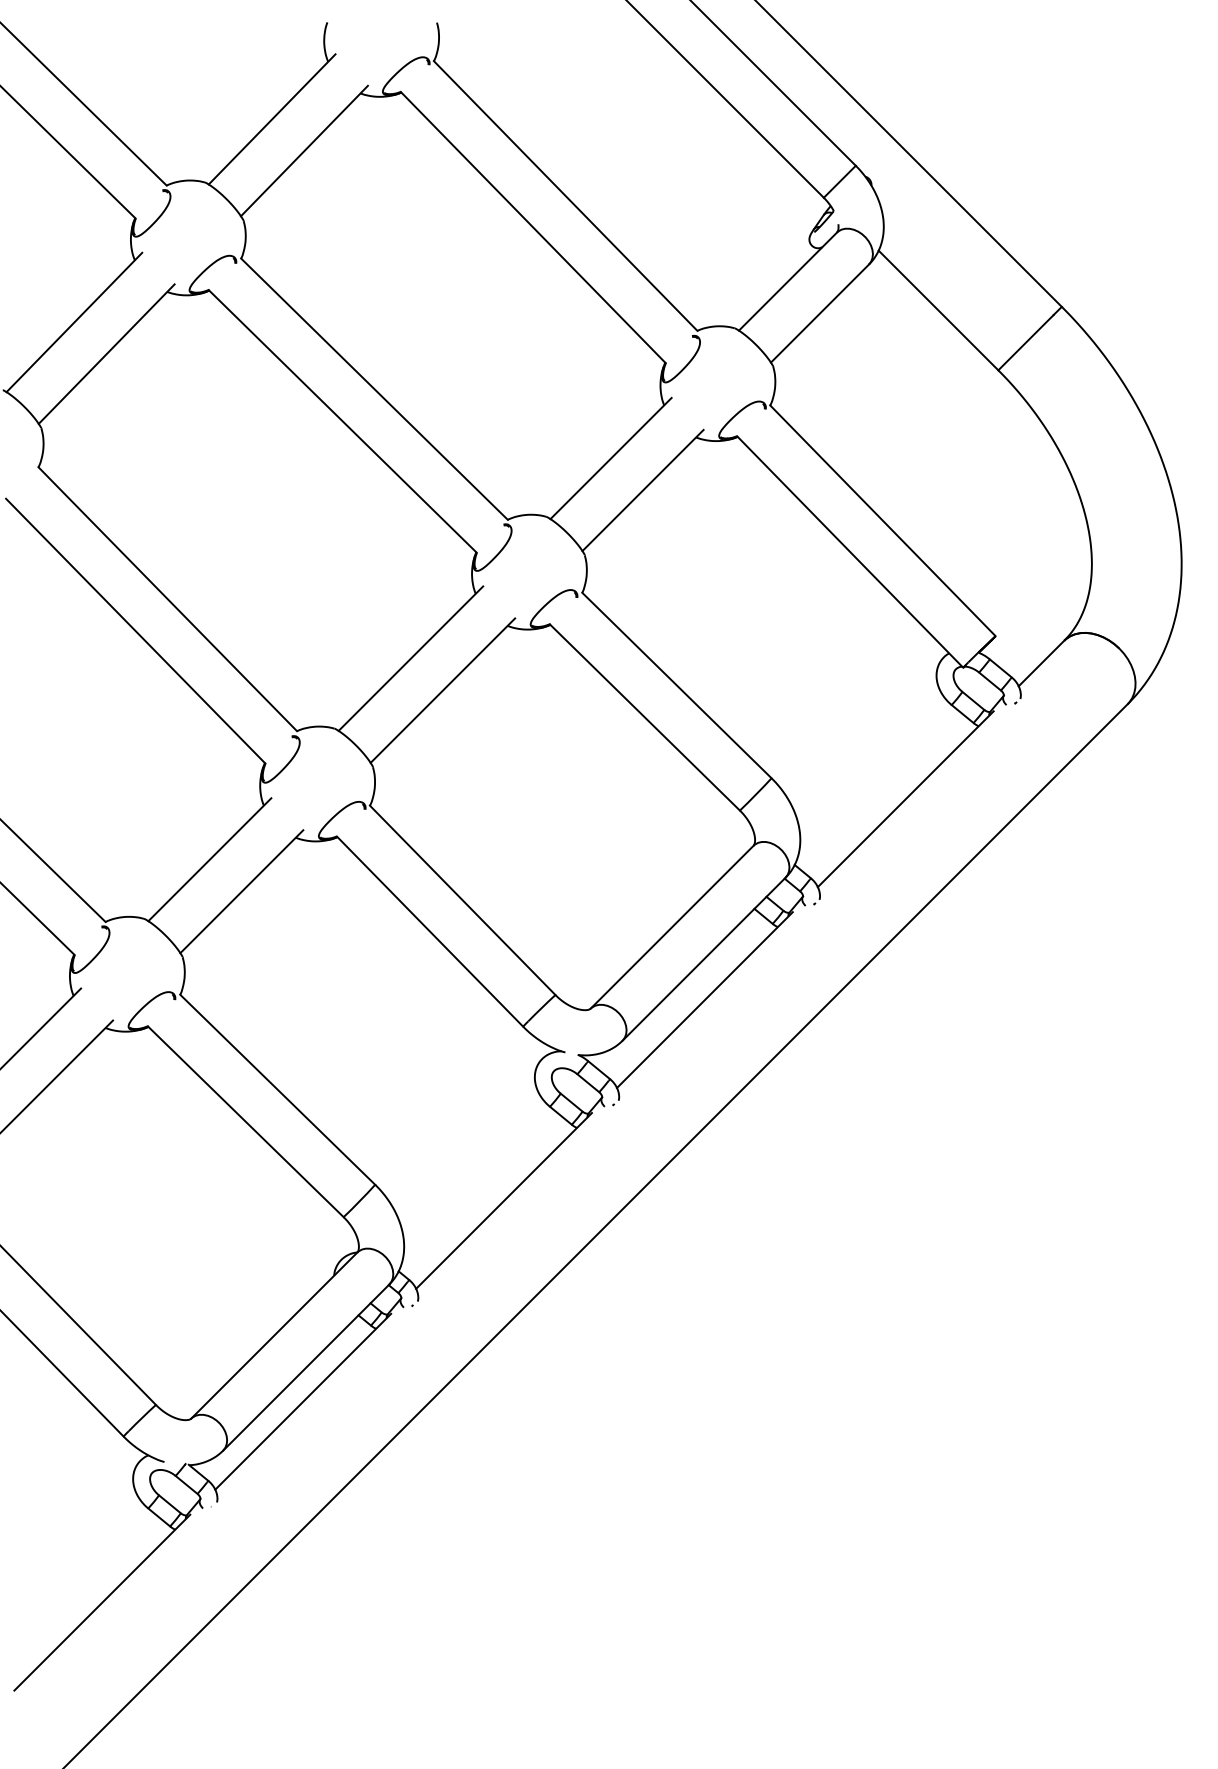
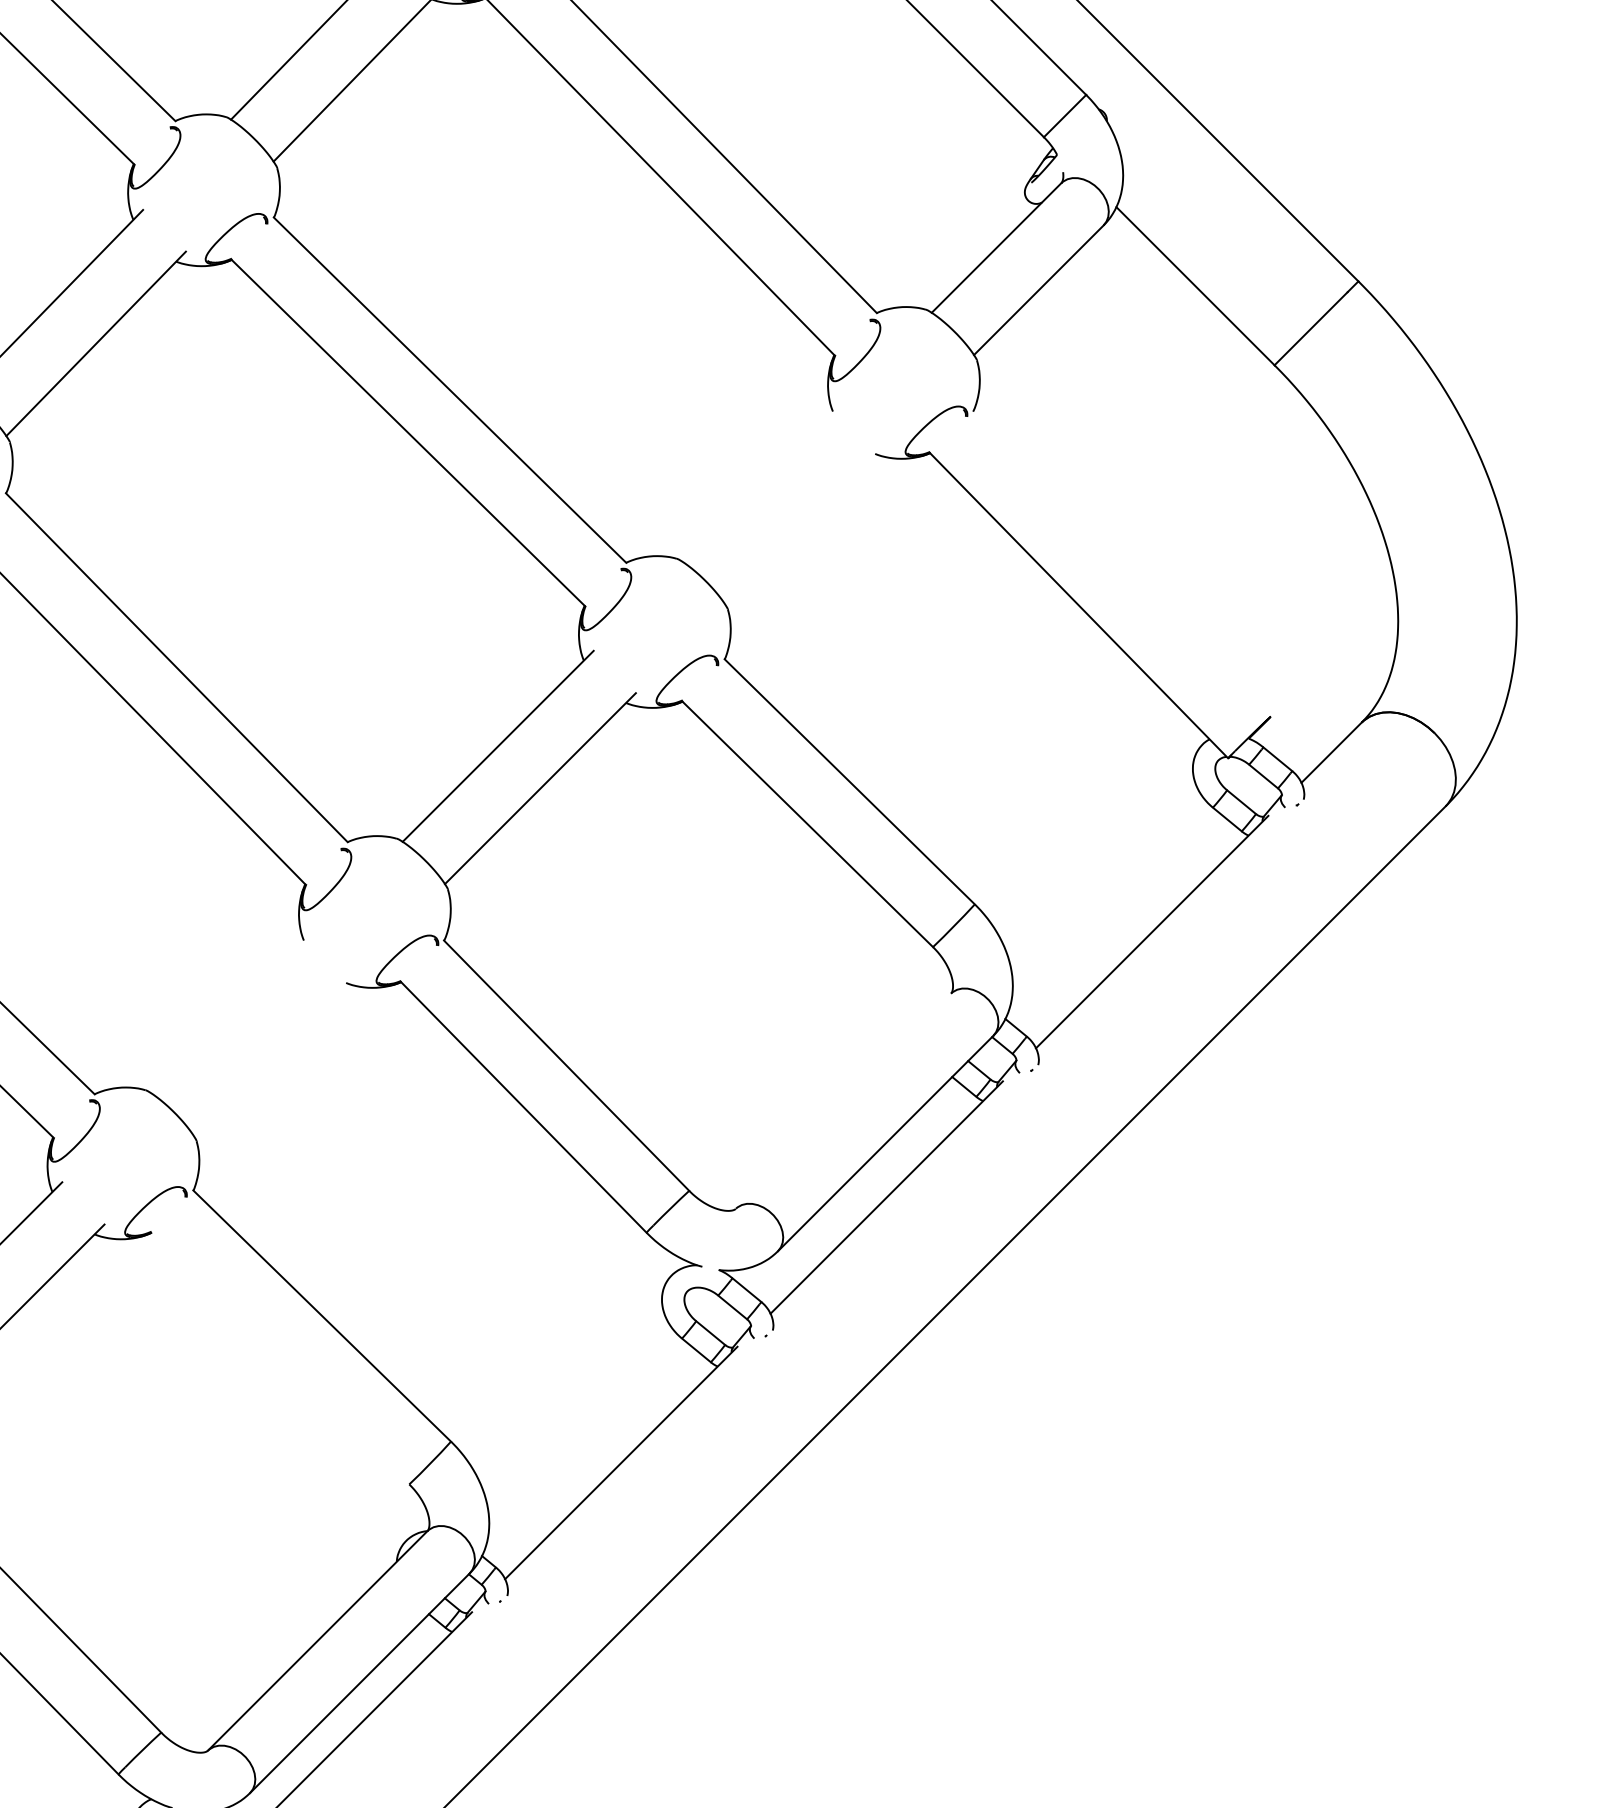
line: (610, 458) -> (761, 481), removed
line: (642, 490) -> (804, 524), removed
line: (882, 520) -> (1121, 563), removed
line: (209, 859) -> (232, 1011), removed
line: (241, 891) -> (274, 1054), removed
line: (671, 926) -> (842, 1100), removed
line: (245, 1121) -> (279, 1358), removed

